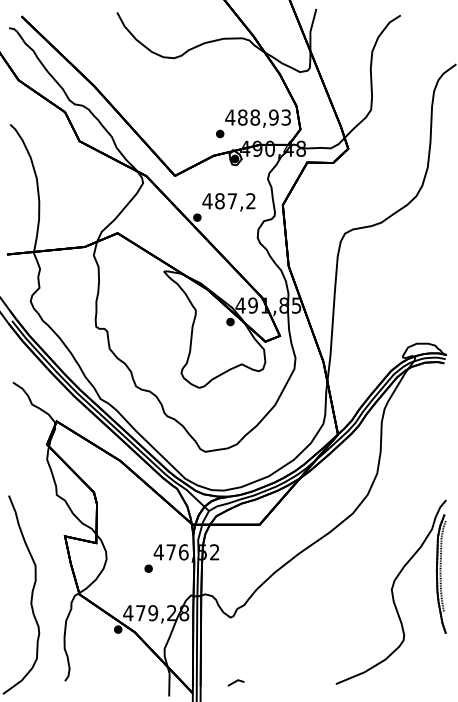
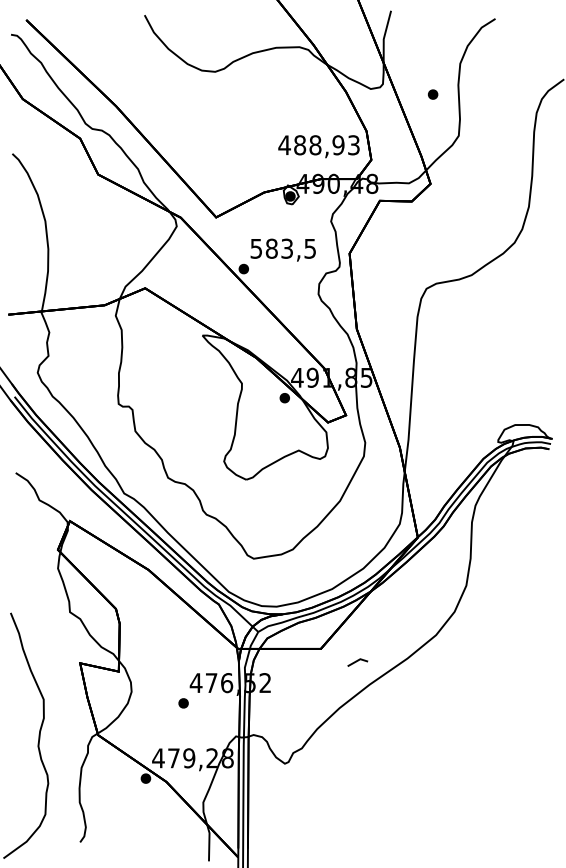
part: (219, 133) -> (432, 94), moved
text: (228, 201) -> (282, 248), 487,2 -> 583,5
part: (391, 592) -> (483, 732), removed
line: (235, 682) -> (357, 661), moved

